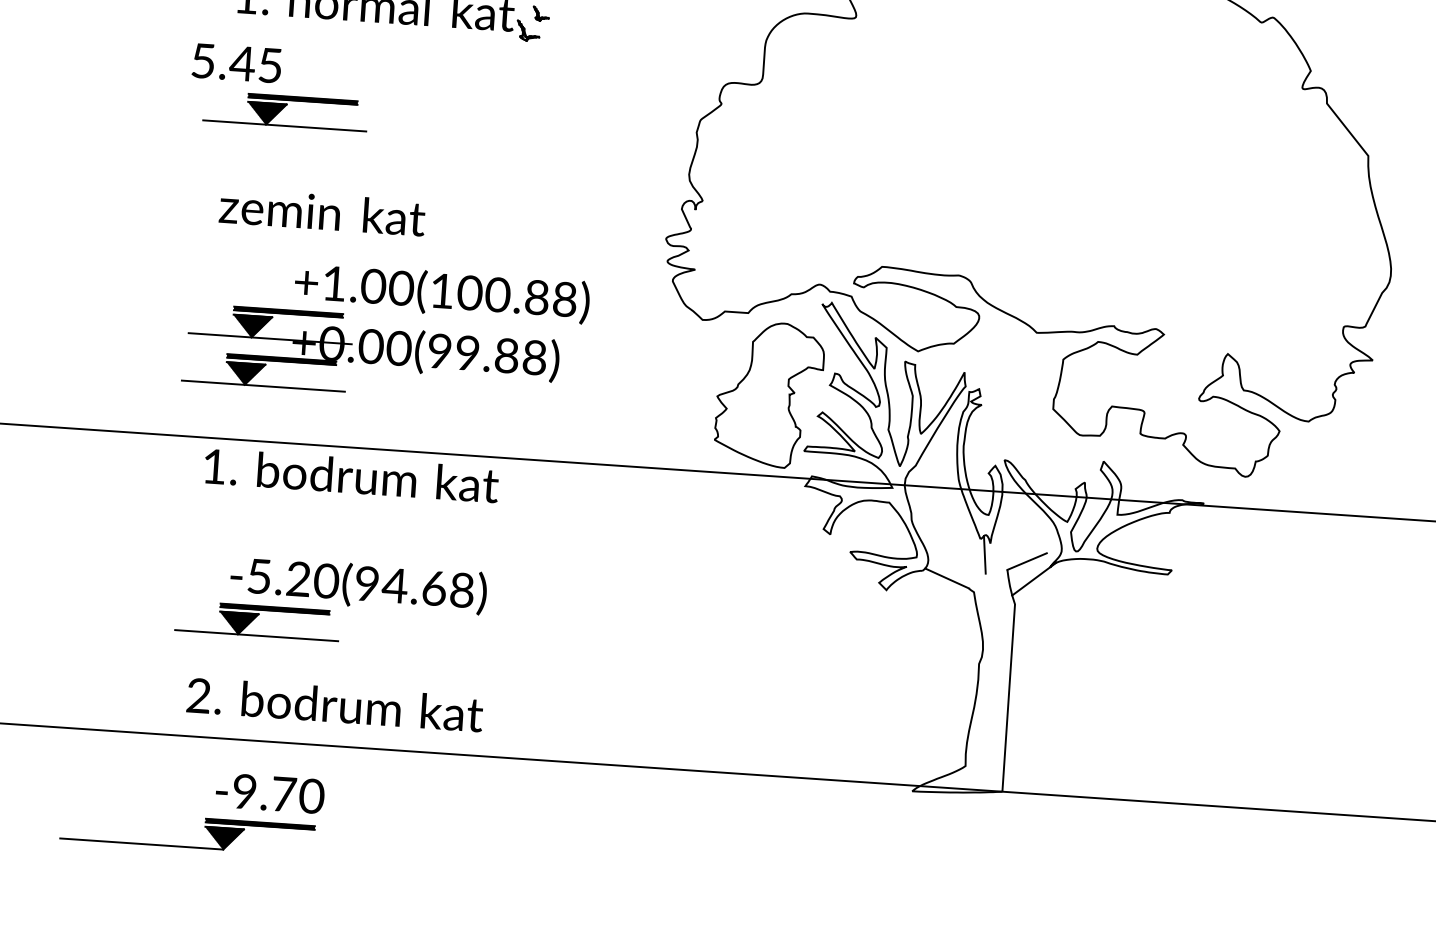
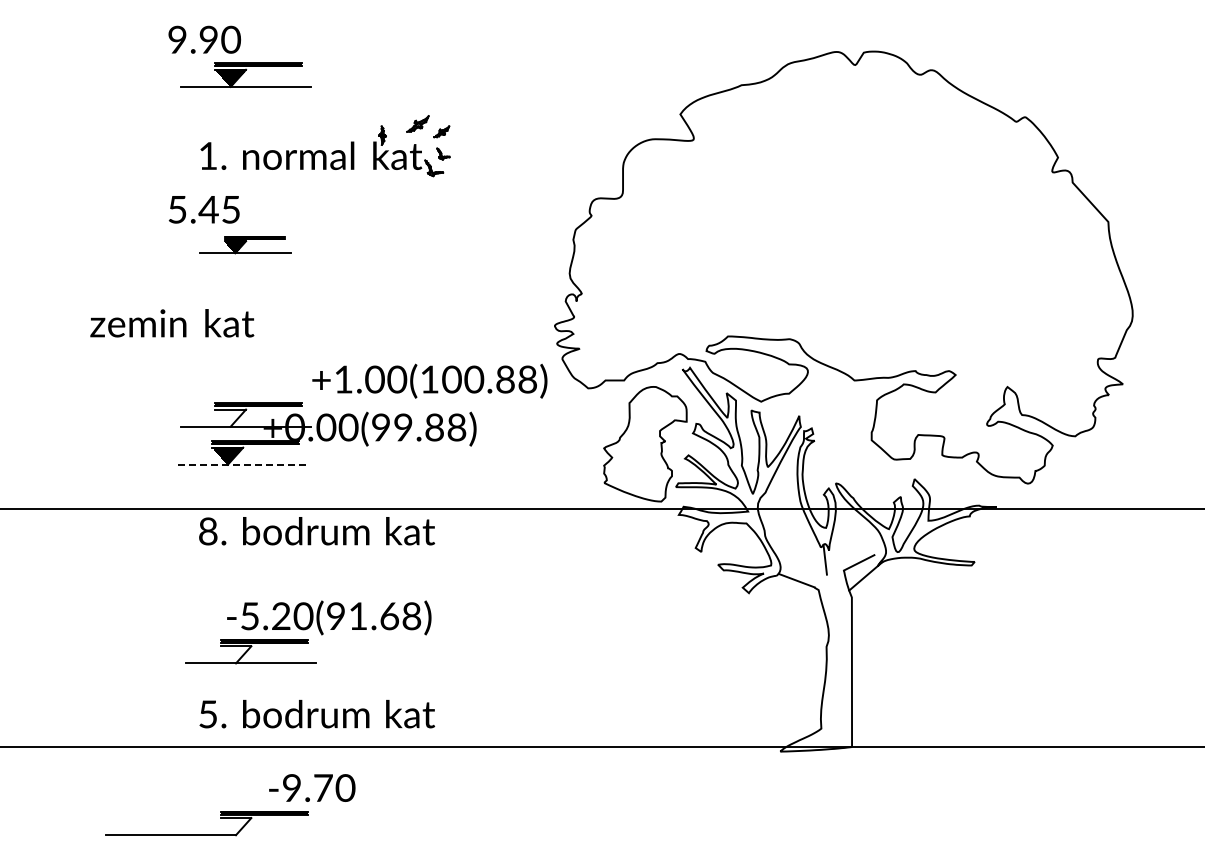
part: (285, 110) -> (245, 244), size x0.7
text: (322, 212) -> (172, 323), moved
text: (441, 292) -> (429, 380), moved
hatch: (252, 325) -> (230, 417), removed
line: (264, 385) -> (243, 464), solid -> dashed
text: (214, 466) -> (208, 531), 1. -> 8.
text: (394, 584) -> (357, 615), -5.20(94.68) -> -5.20(91.68)
hatch: (238, 623) -> (235, 654), removed
text: (199, 695) -> (208, 714), 2. -> 5.
text: (270, 792) -> (312, 787), moved
hatch: (223, 838) -> (235, 826), removed

